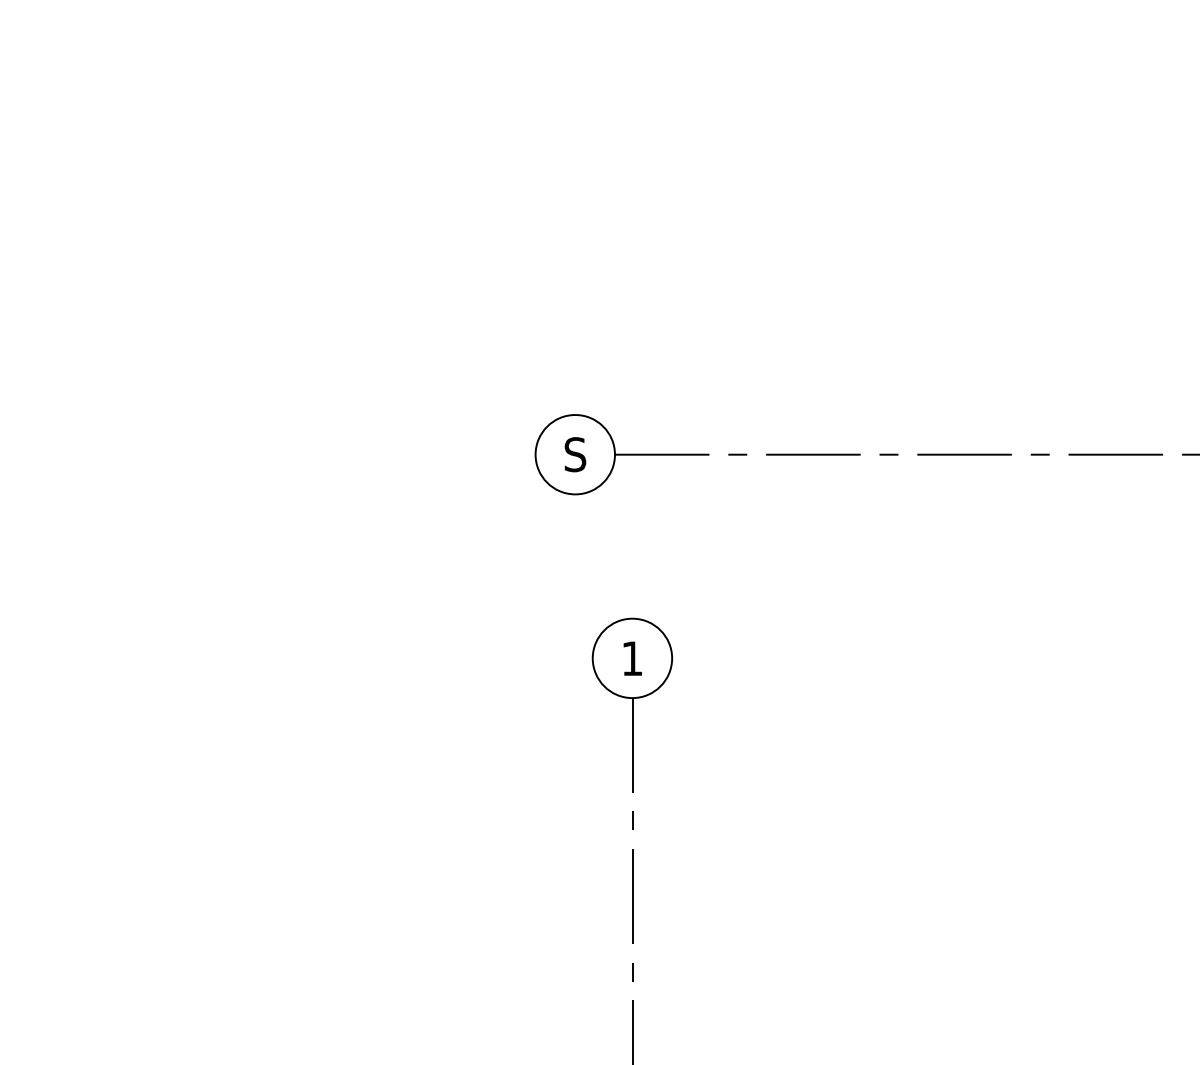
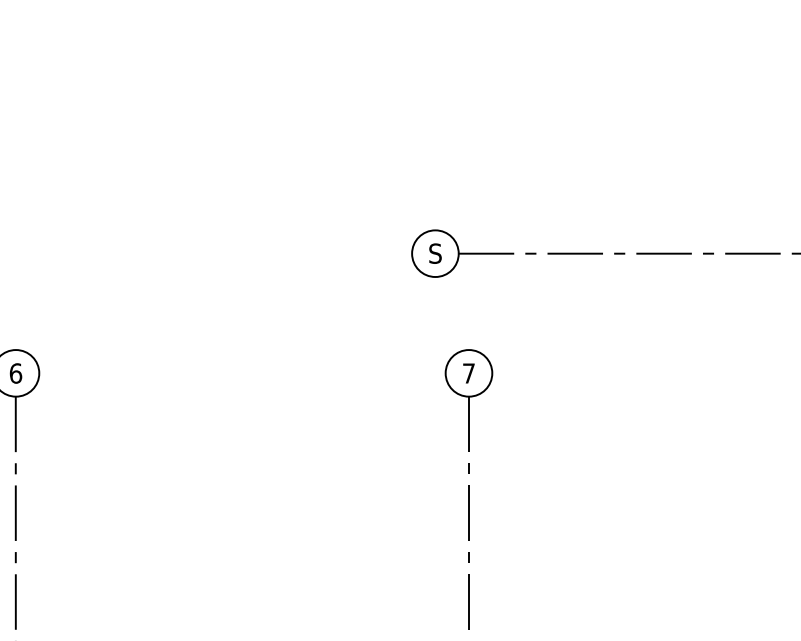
text: (631, 658) -> (468, 373), 1 -> 7

